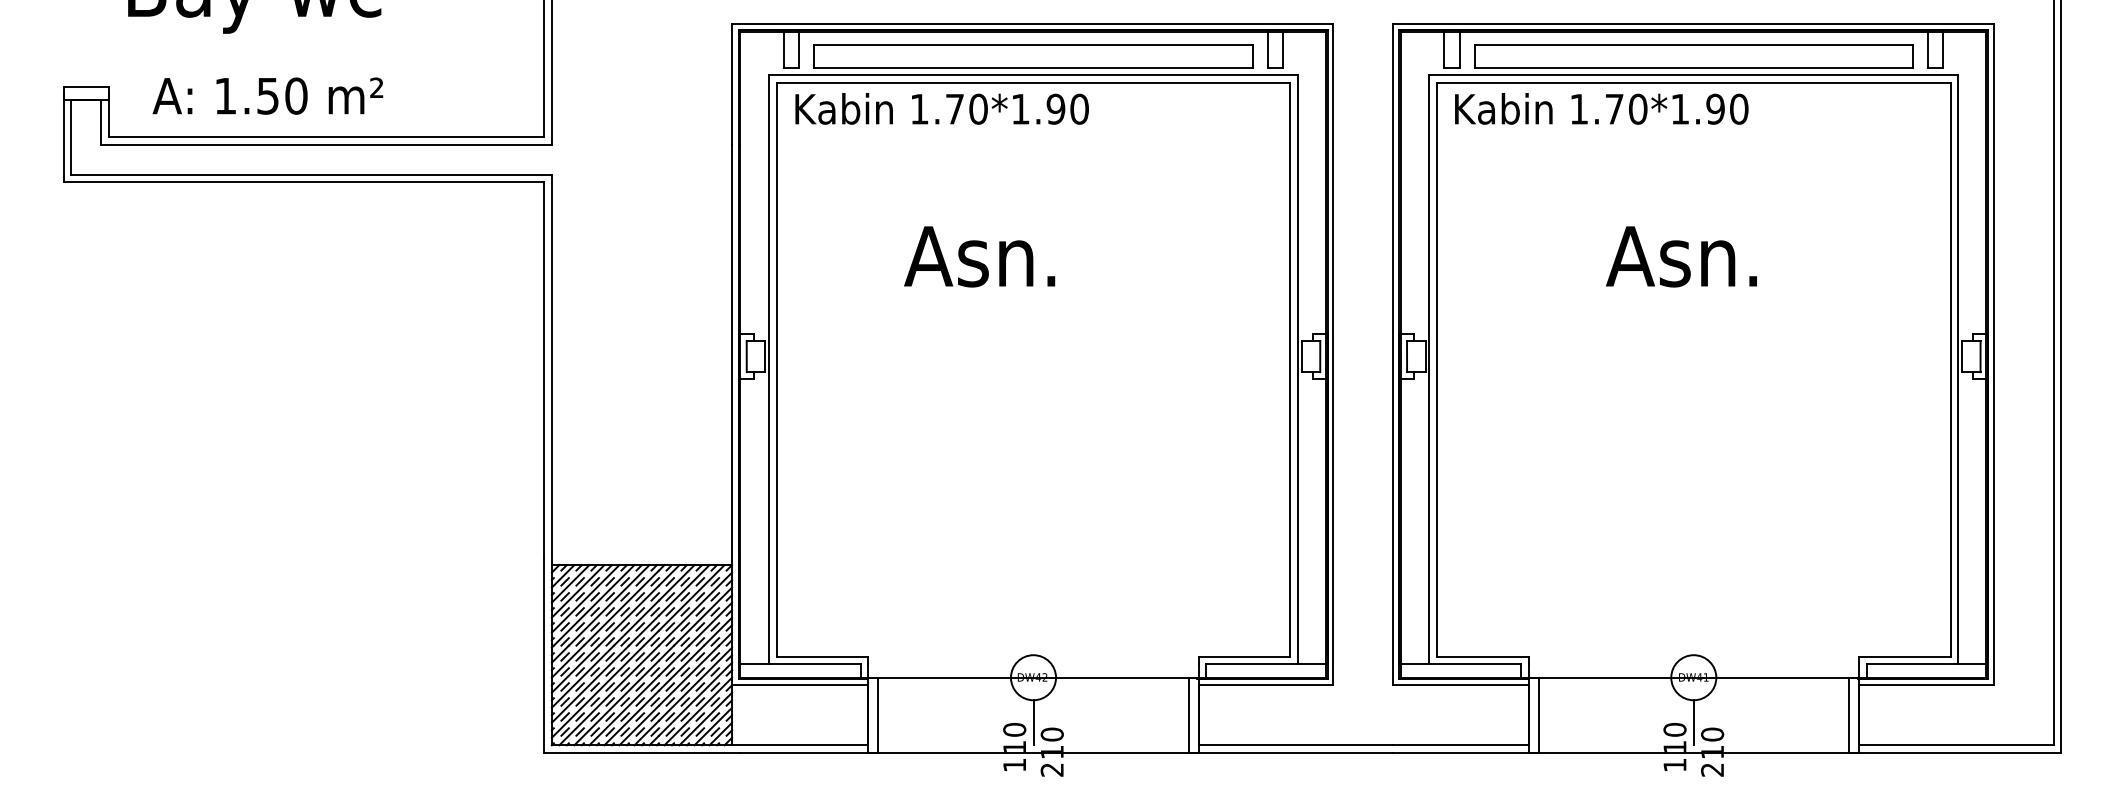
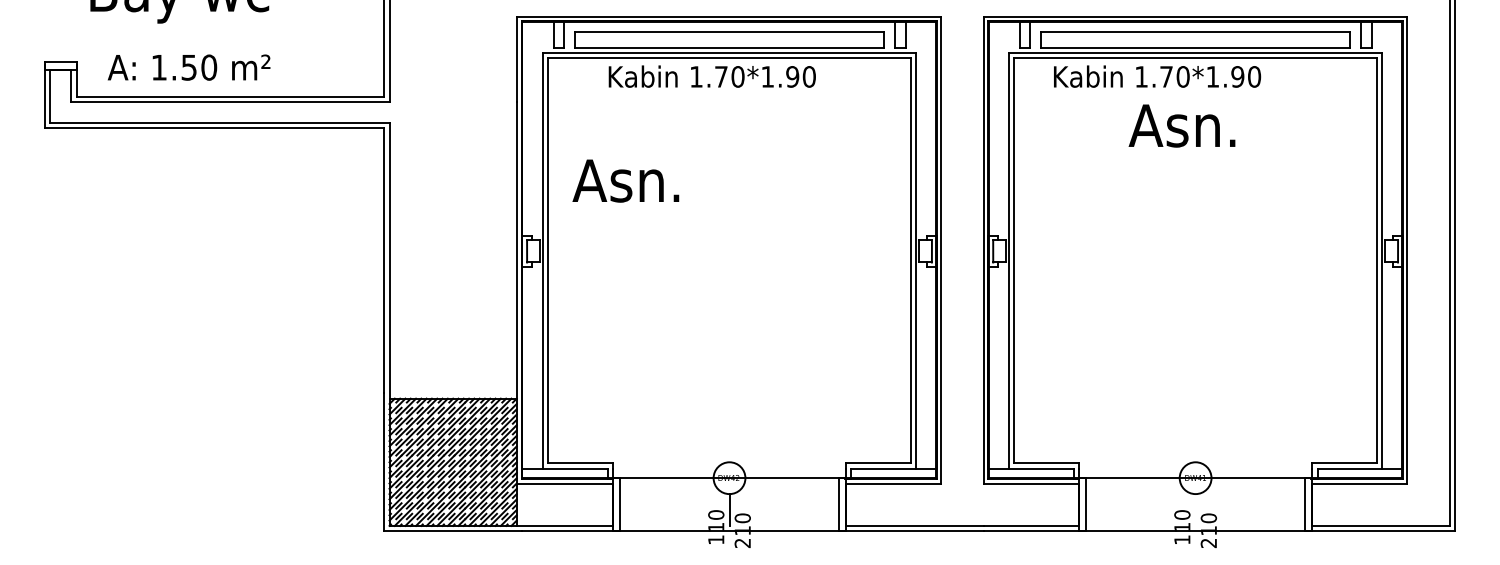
text: (941, 108) -> (711, 76), moved
text: (1601, 108) -> (1157, 76), moved
text: (979, 256) -> (625, 180), moved
text: (1681, 256) -> (1182, 125), moved
line: (1693, 722) -> (1195, 509), removed

